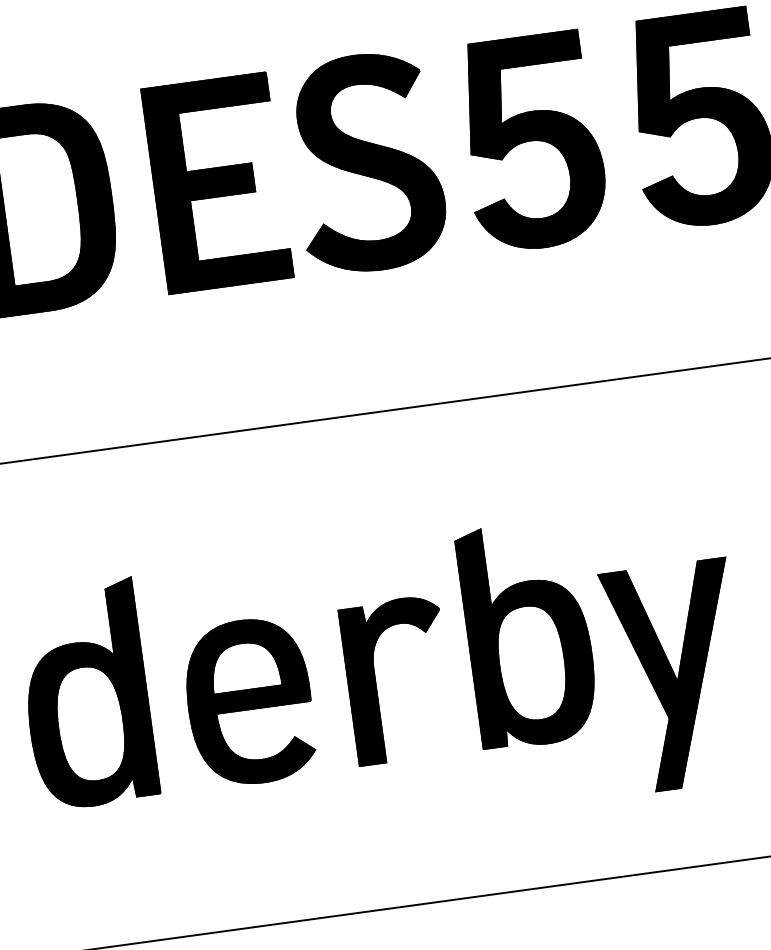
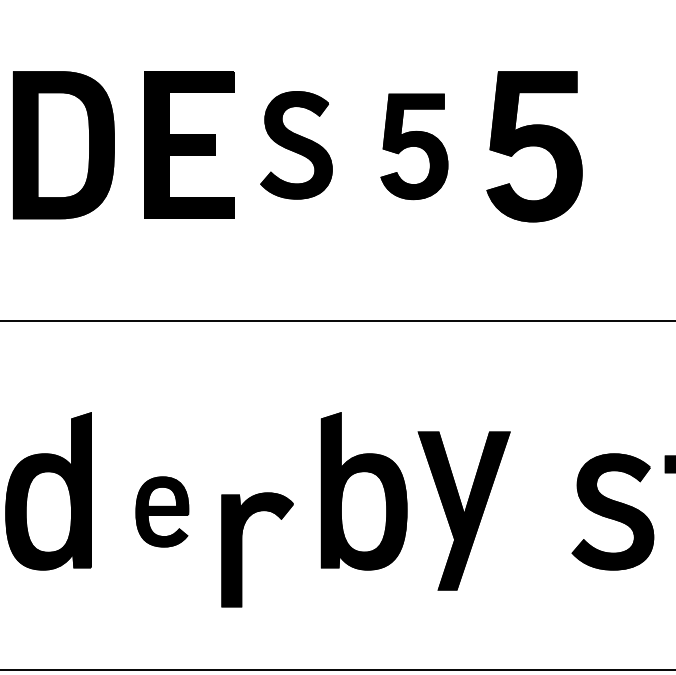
part: (532, 141) -> (414, 146), size x0.7
part: (367, 163) -> (296, 145), size x0.7
part: (675, 675) -> (463, 510), moved
part: (377, 682) -> (242, 549), moved
part: (249, 701) -> (162, 511), size x0.6

